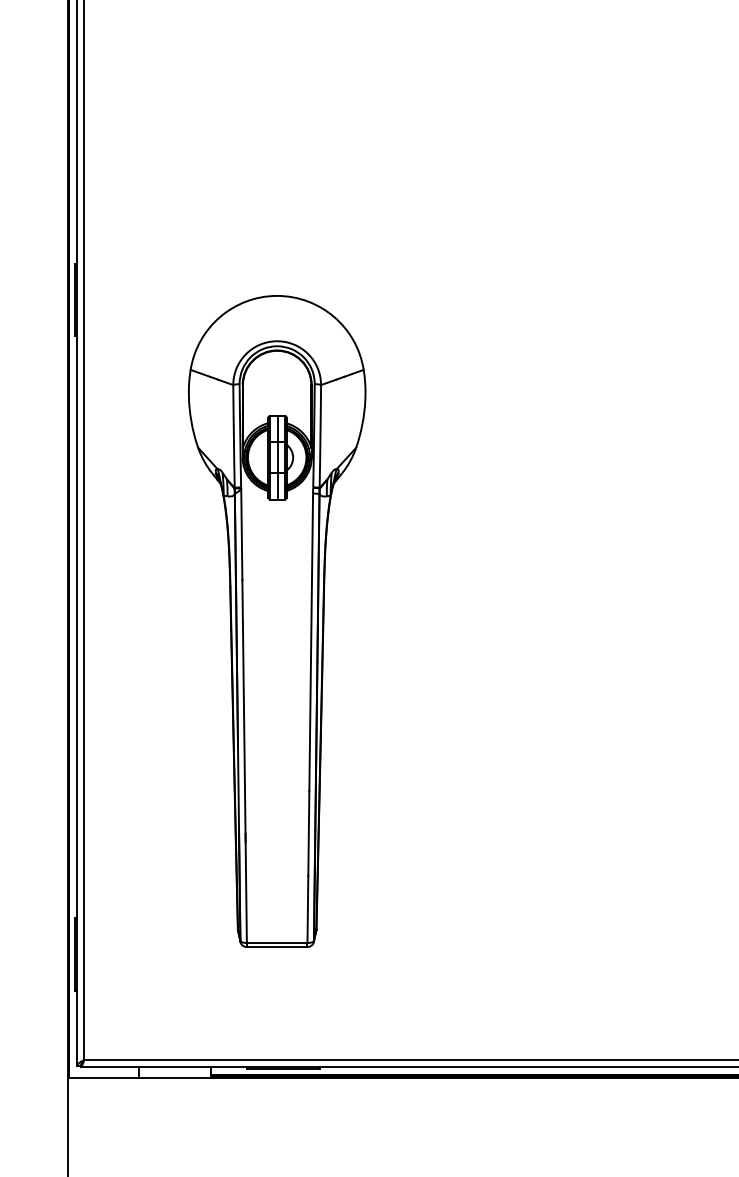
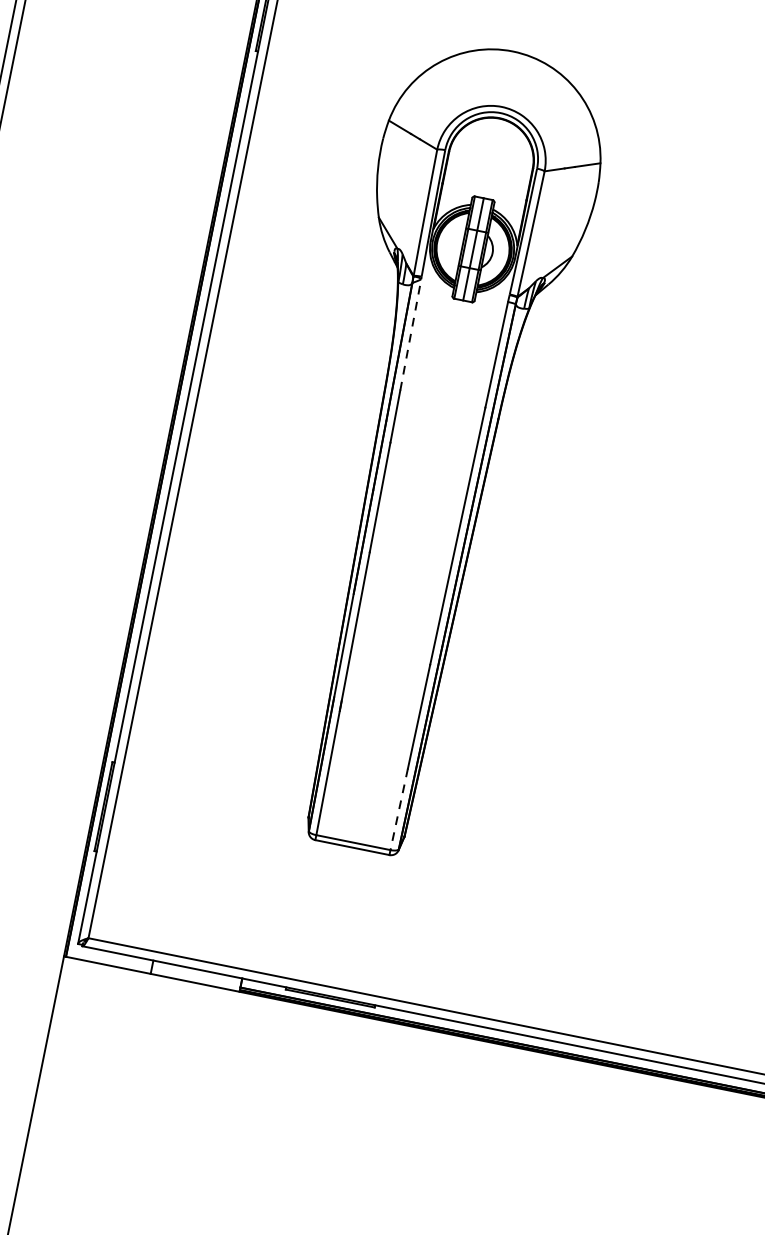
line: (241, 534) -> (410, 334), solid -> dashed
line: (307, 910) -> (398, 810), solid -> dashed

